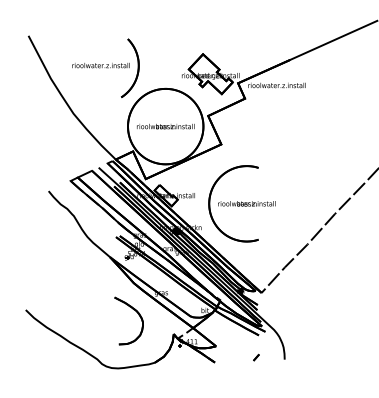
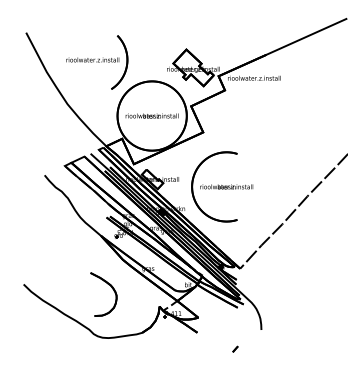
part: (138, 315) -> (112, 289), moved
part: (256, 357) -> (235, 349), moved

